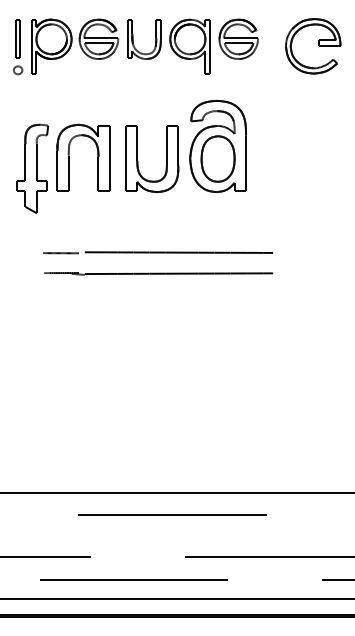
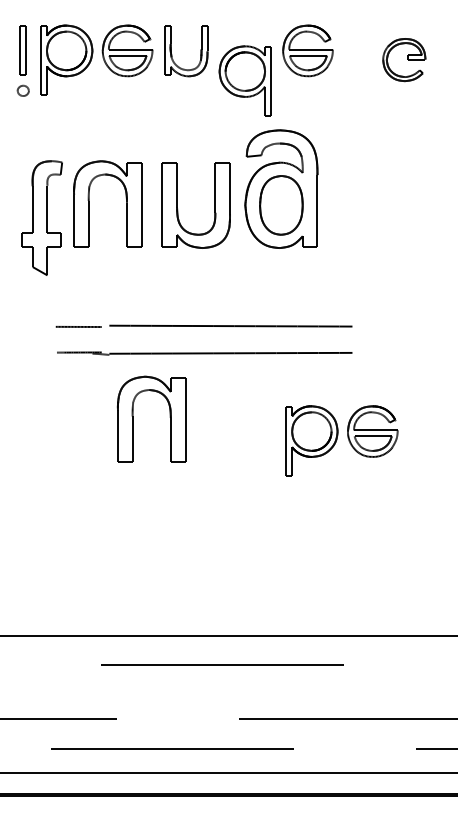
part: (189, 46) -> (244, 80), moved
part: (313, 46) -> (404, 60), size x0.6
part: (103, 324) -> (133, 418), added
part: (265, 341) -> (342, 440), added

